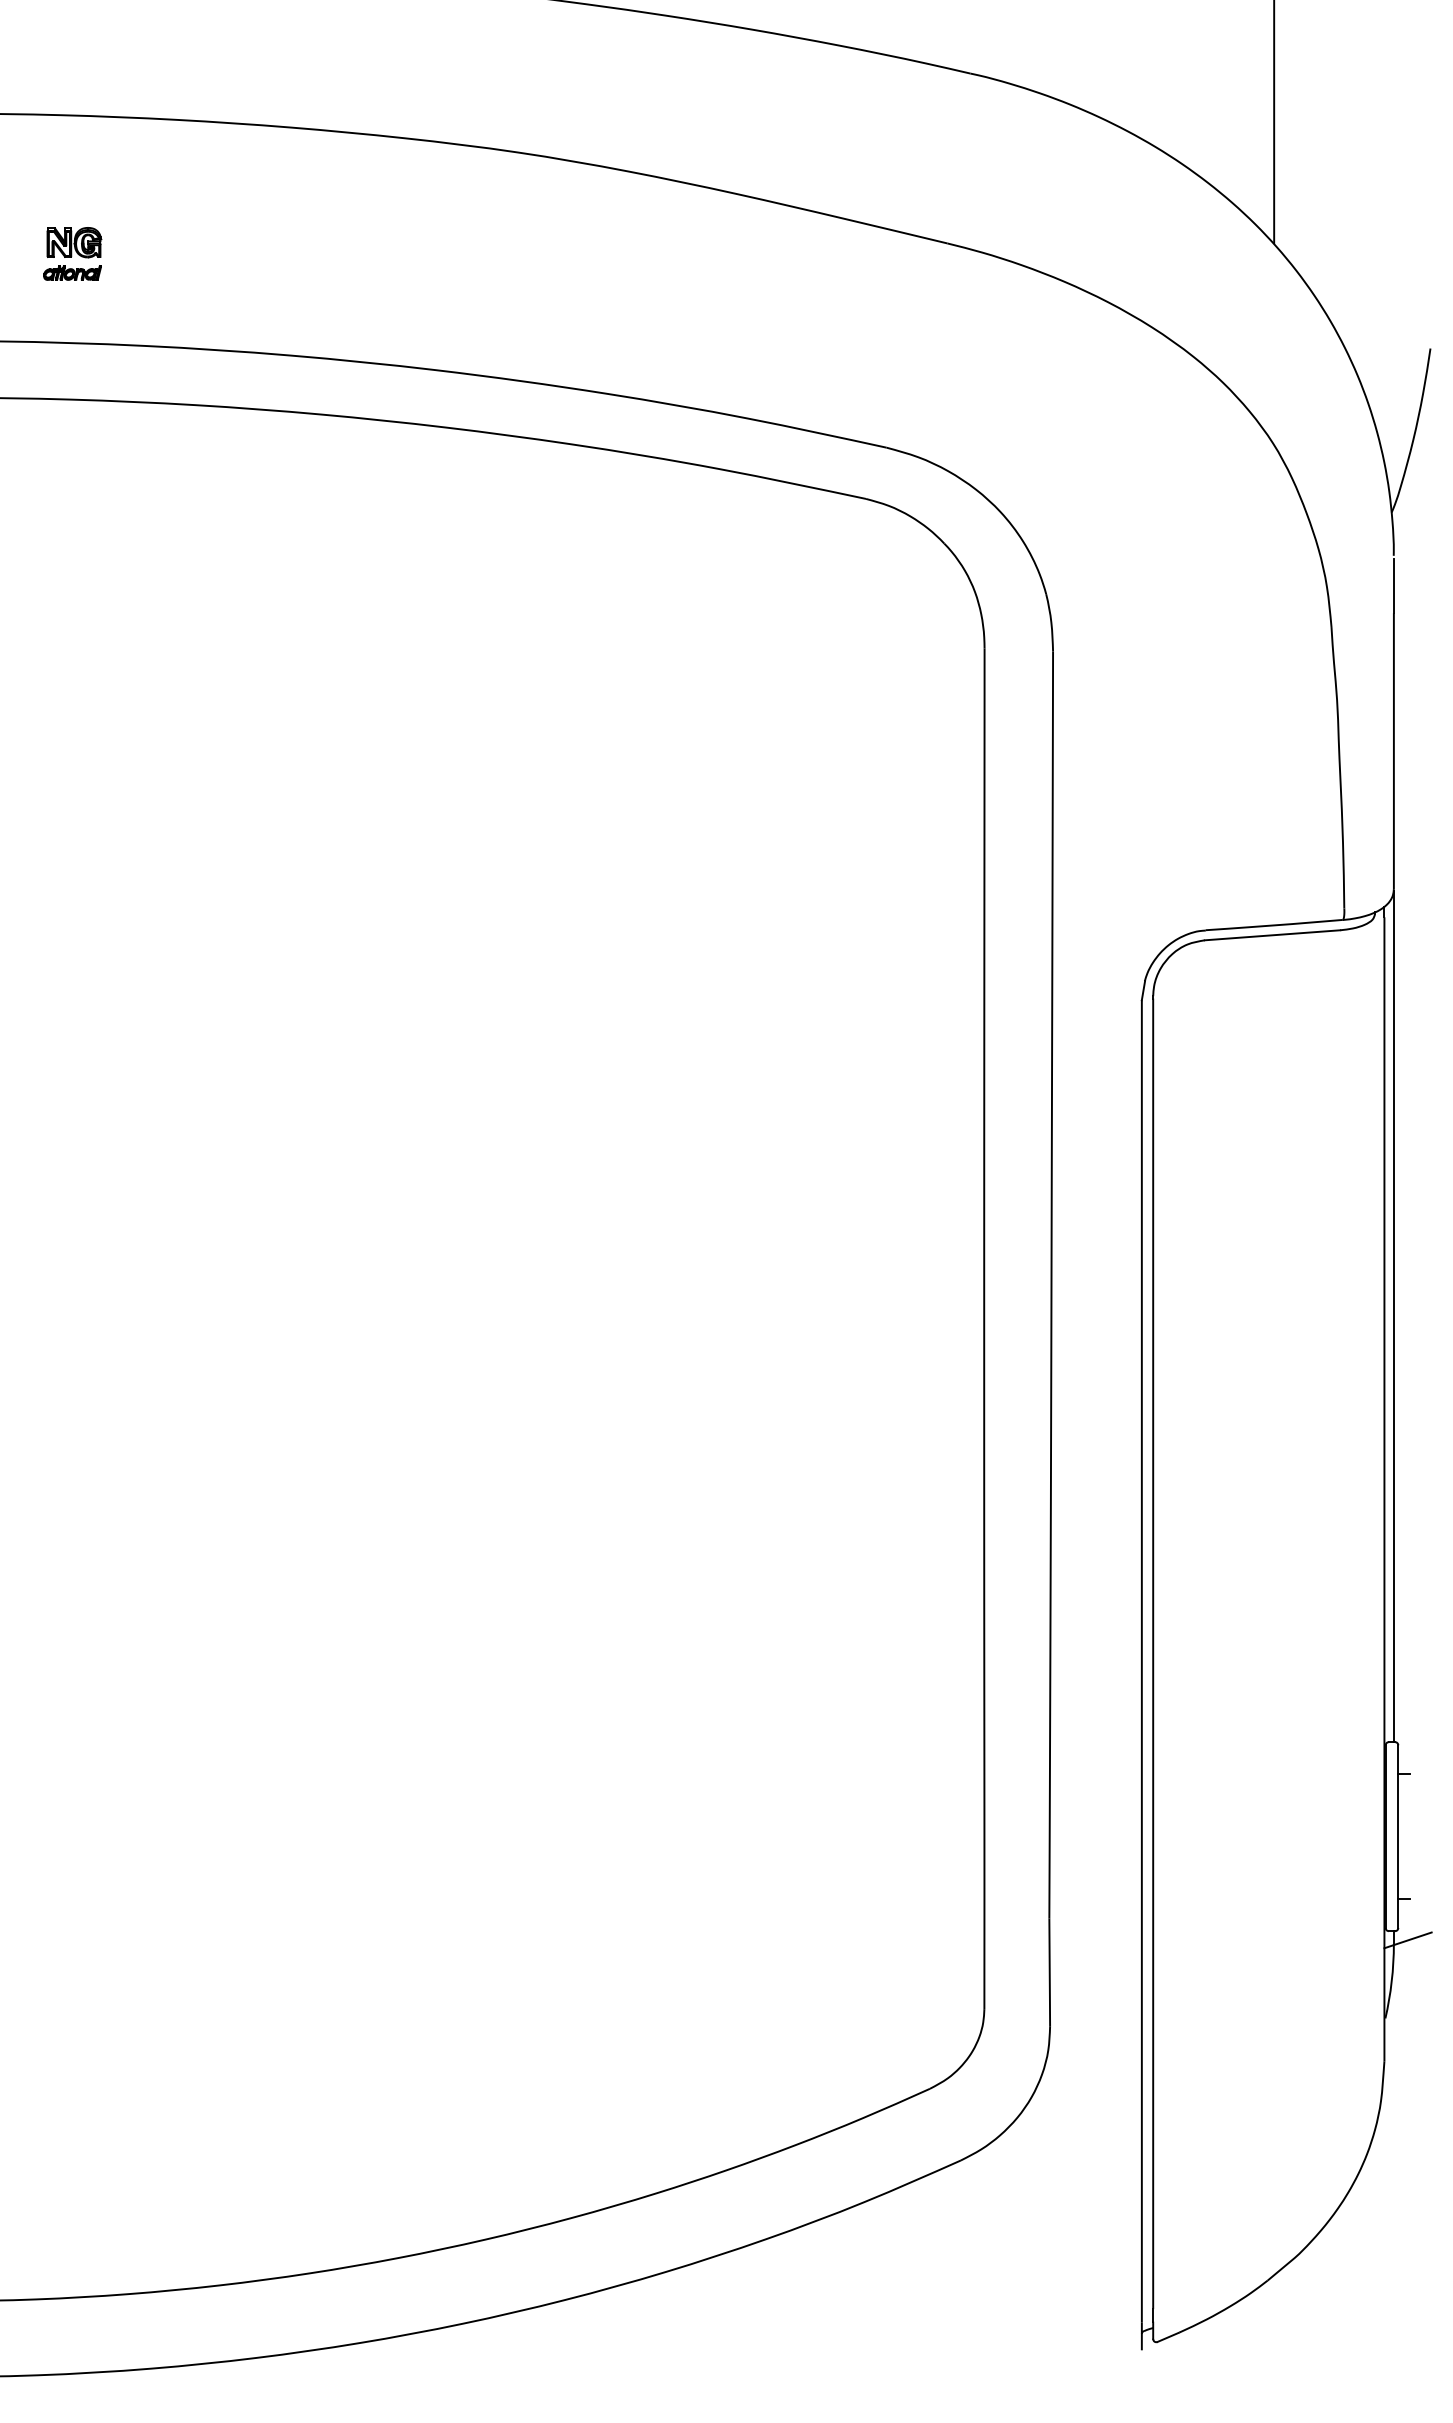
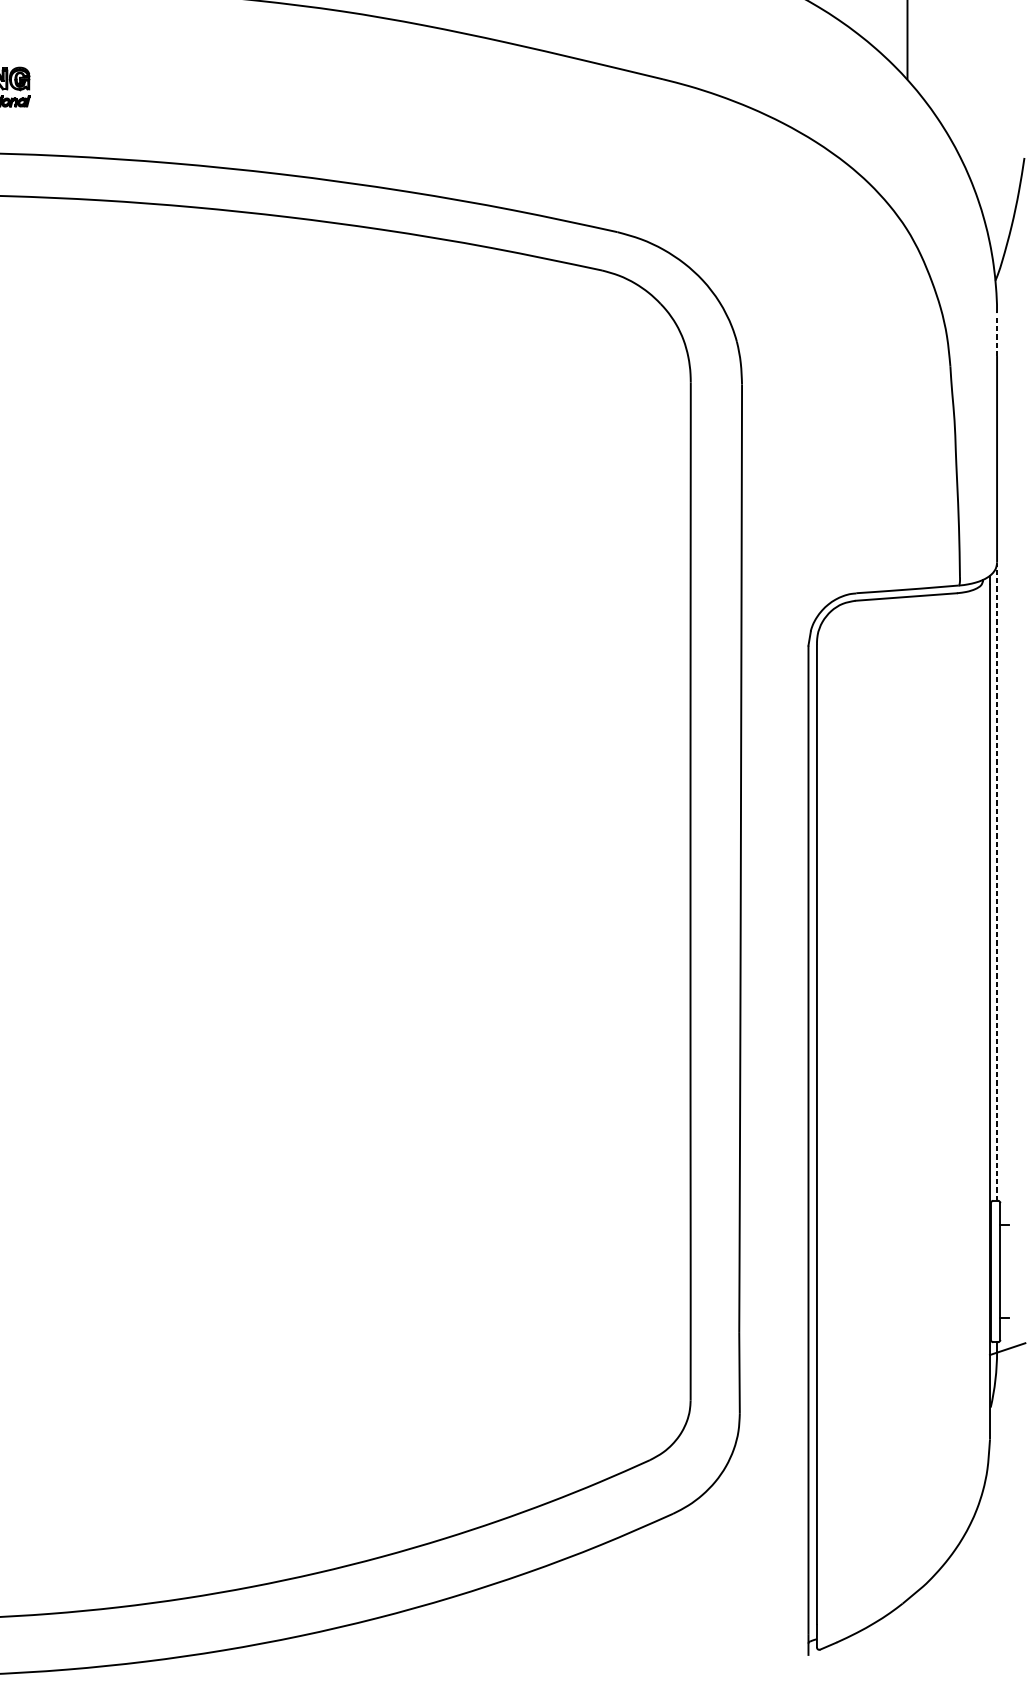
line: (1393, 585) -> (996, 335), solid -> dashed
line: (1393, 1316) -> (996, 882), solid -> dashed

